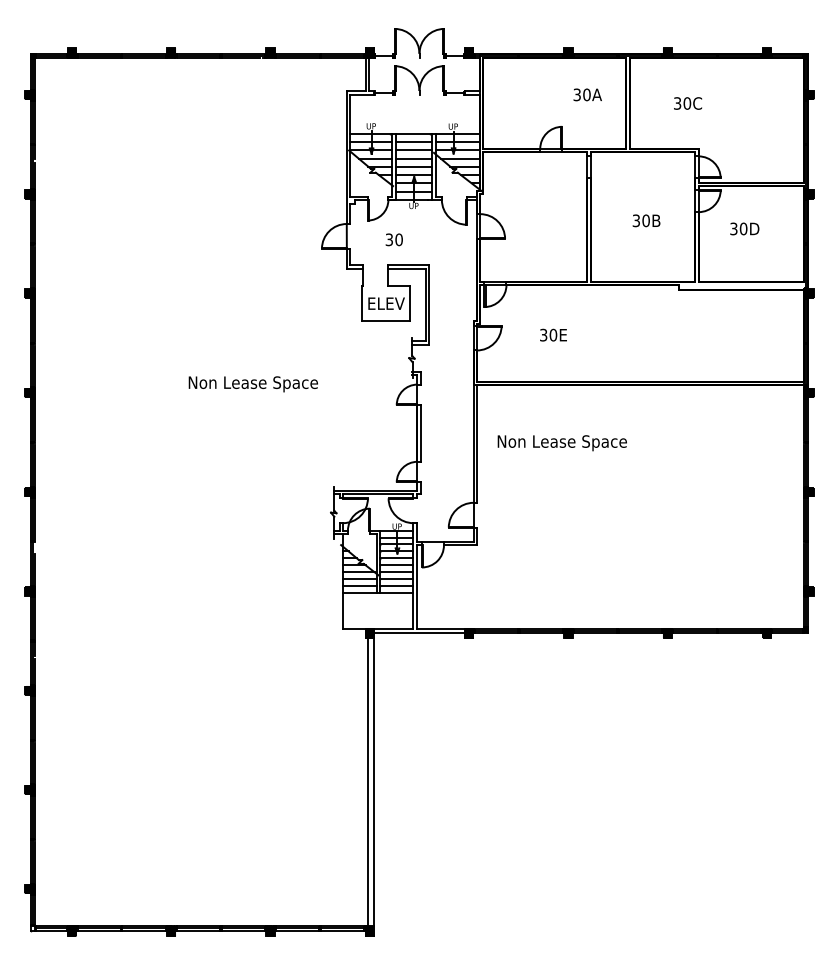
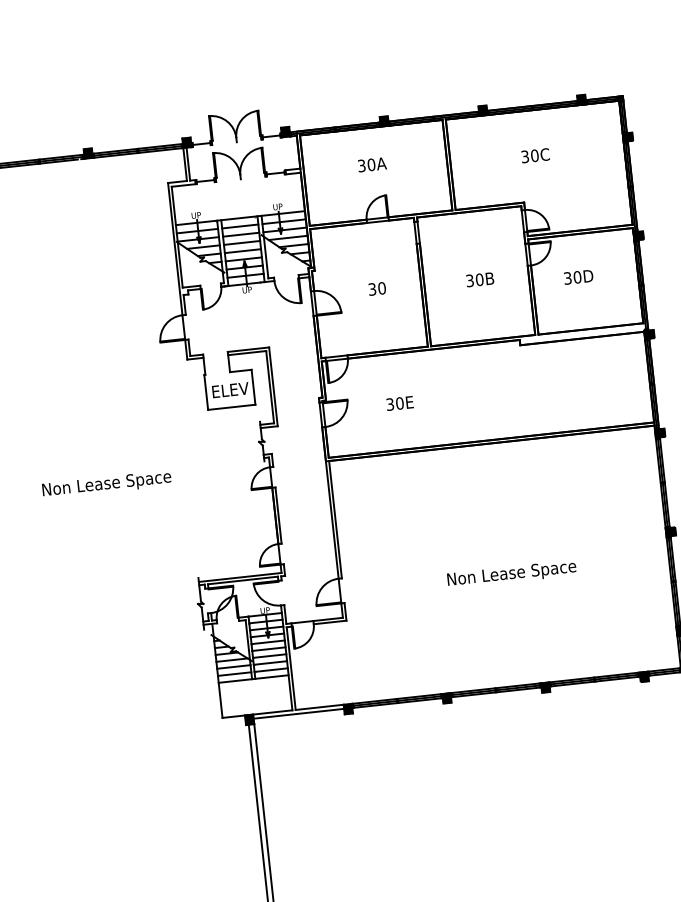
text: (587, 94) -> (372, 164), moved
text: (688, 103) -> (536, 155), moved
text: (393, 239) -> (376, 288), moved
text: (561, 443) -> (511, 574), moved

